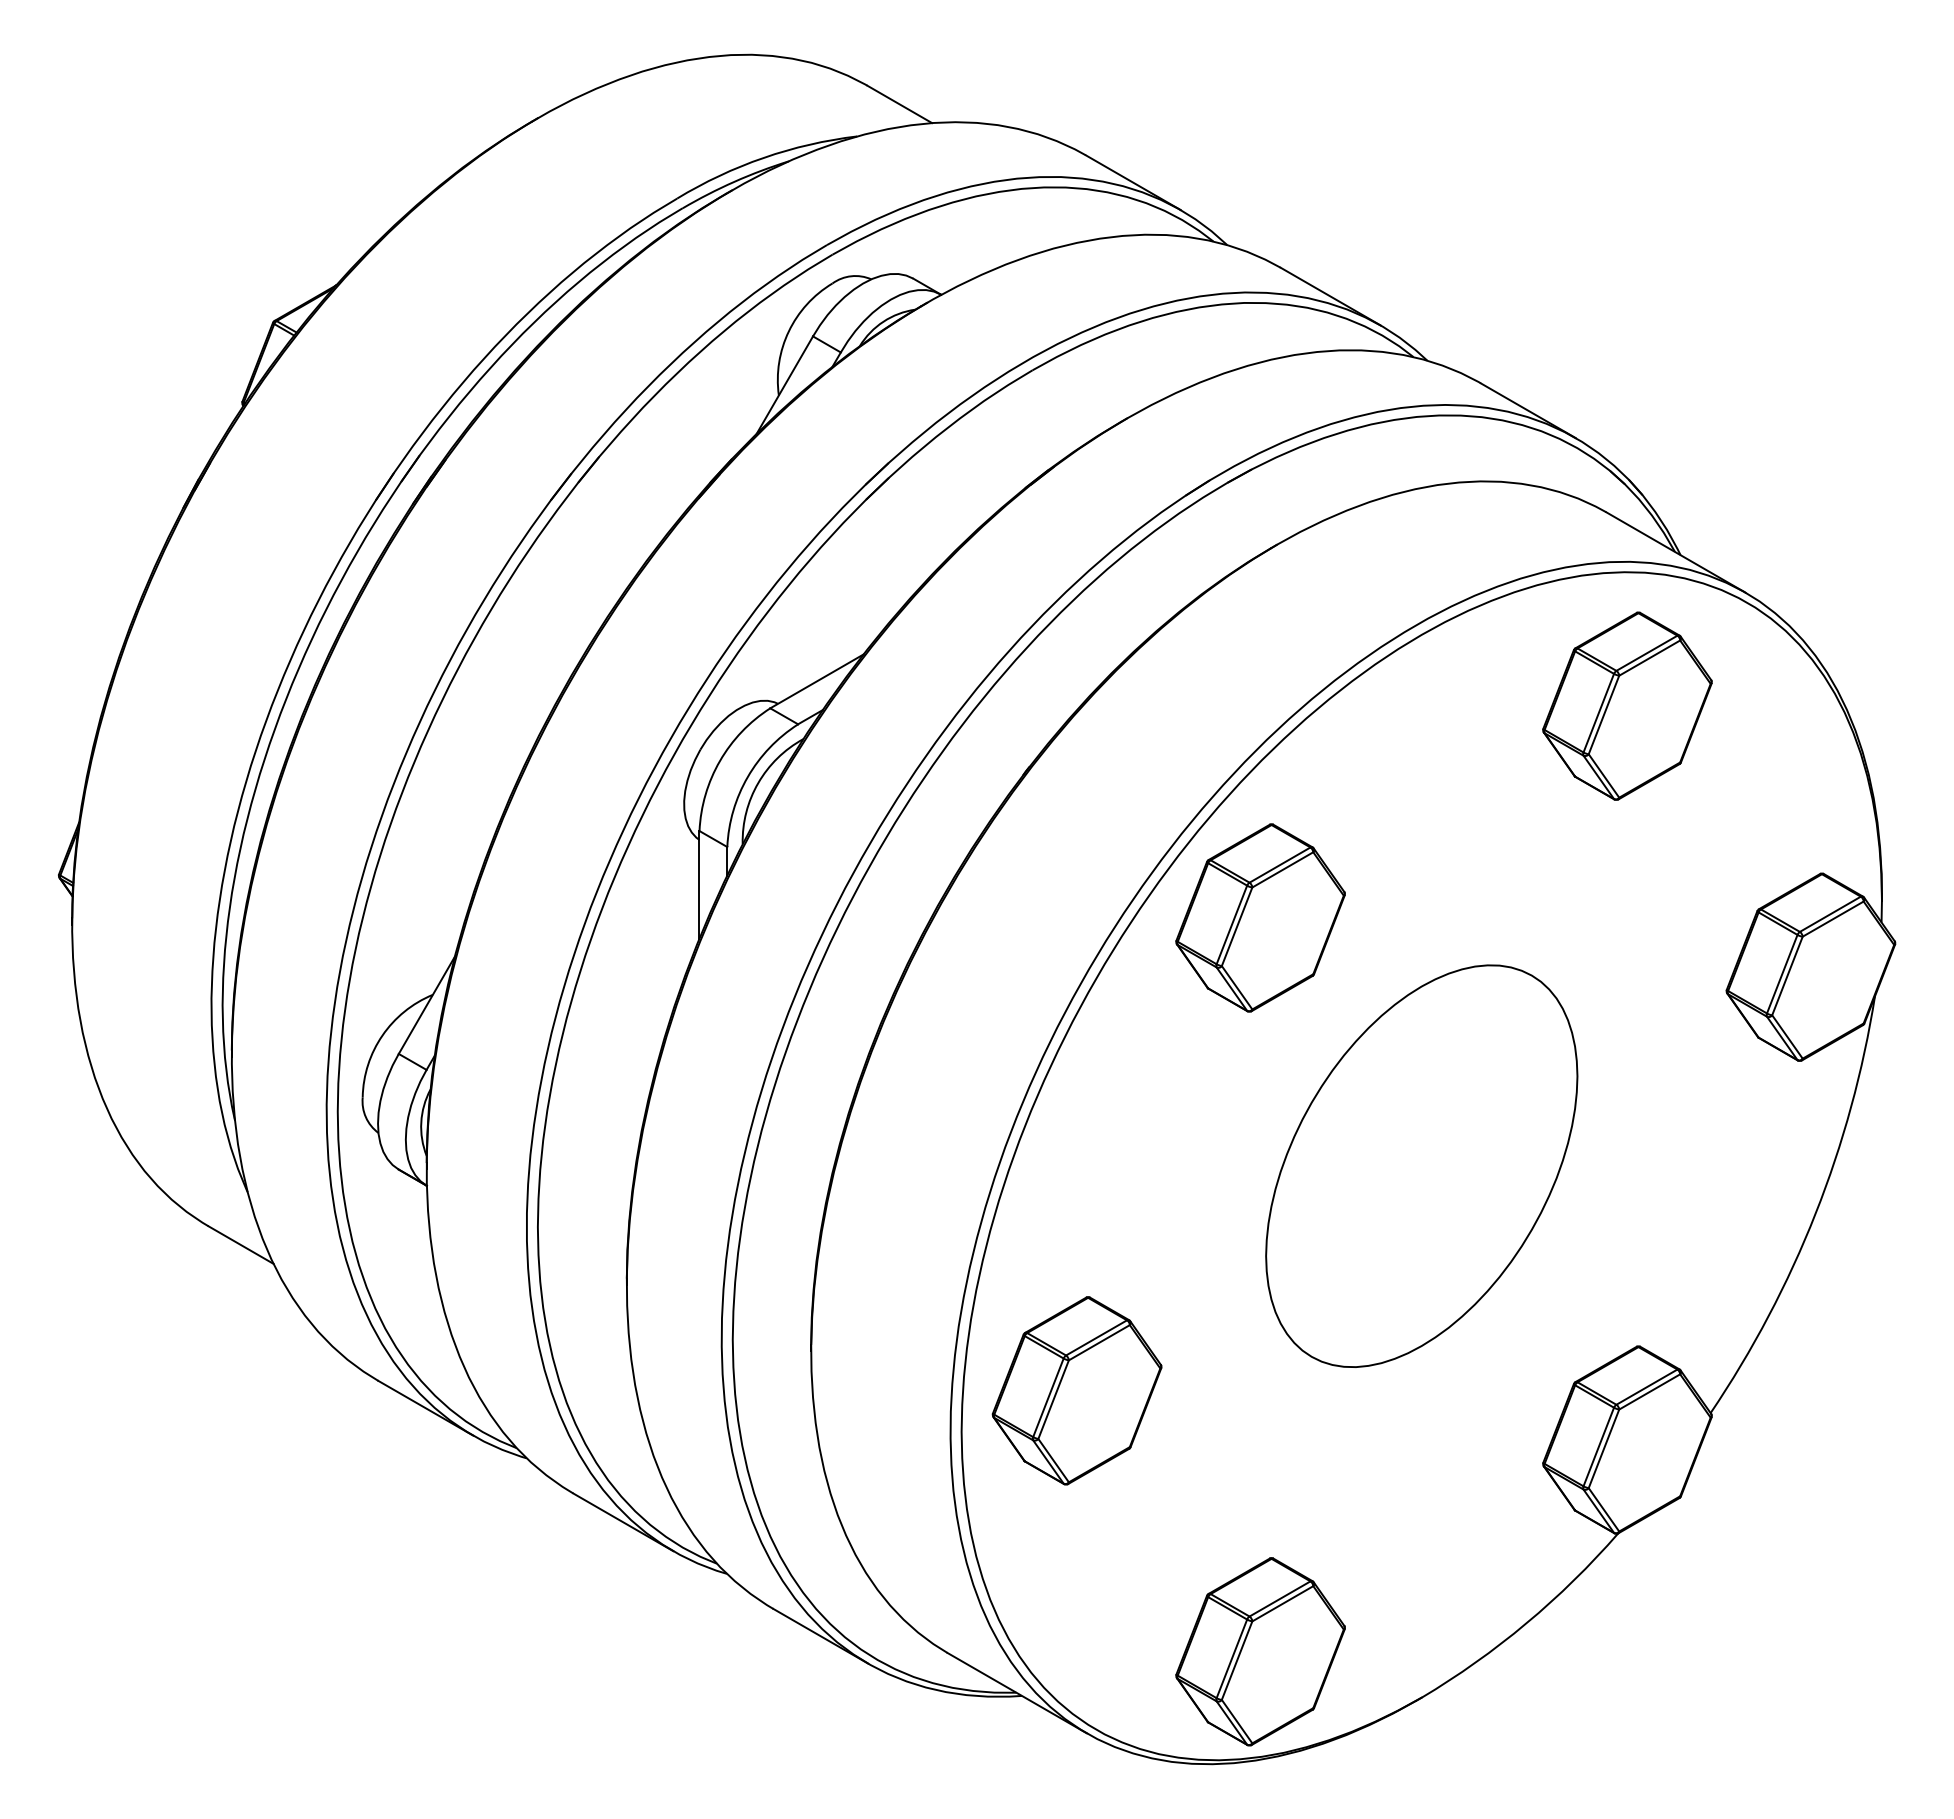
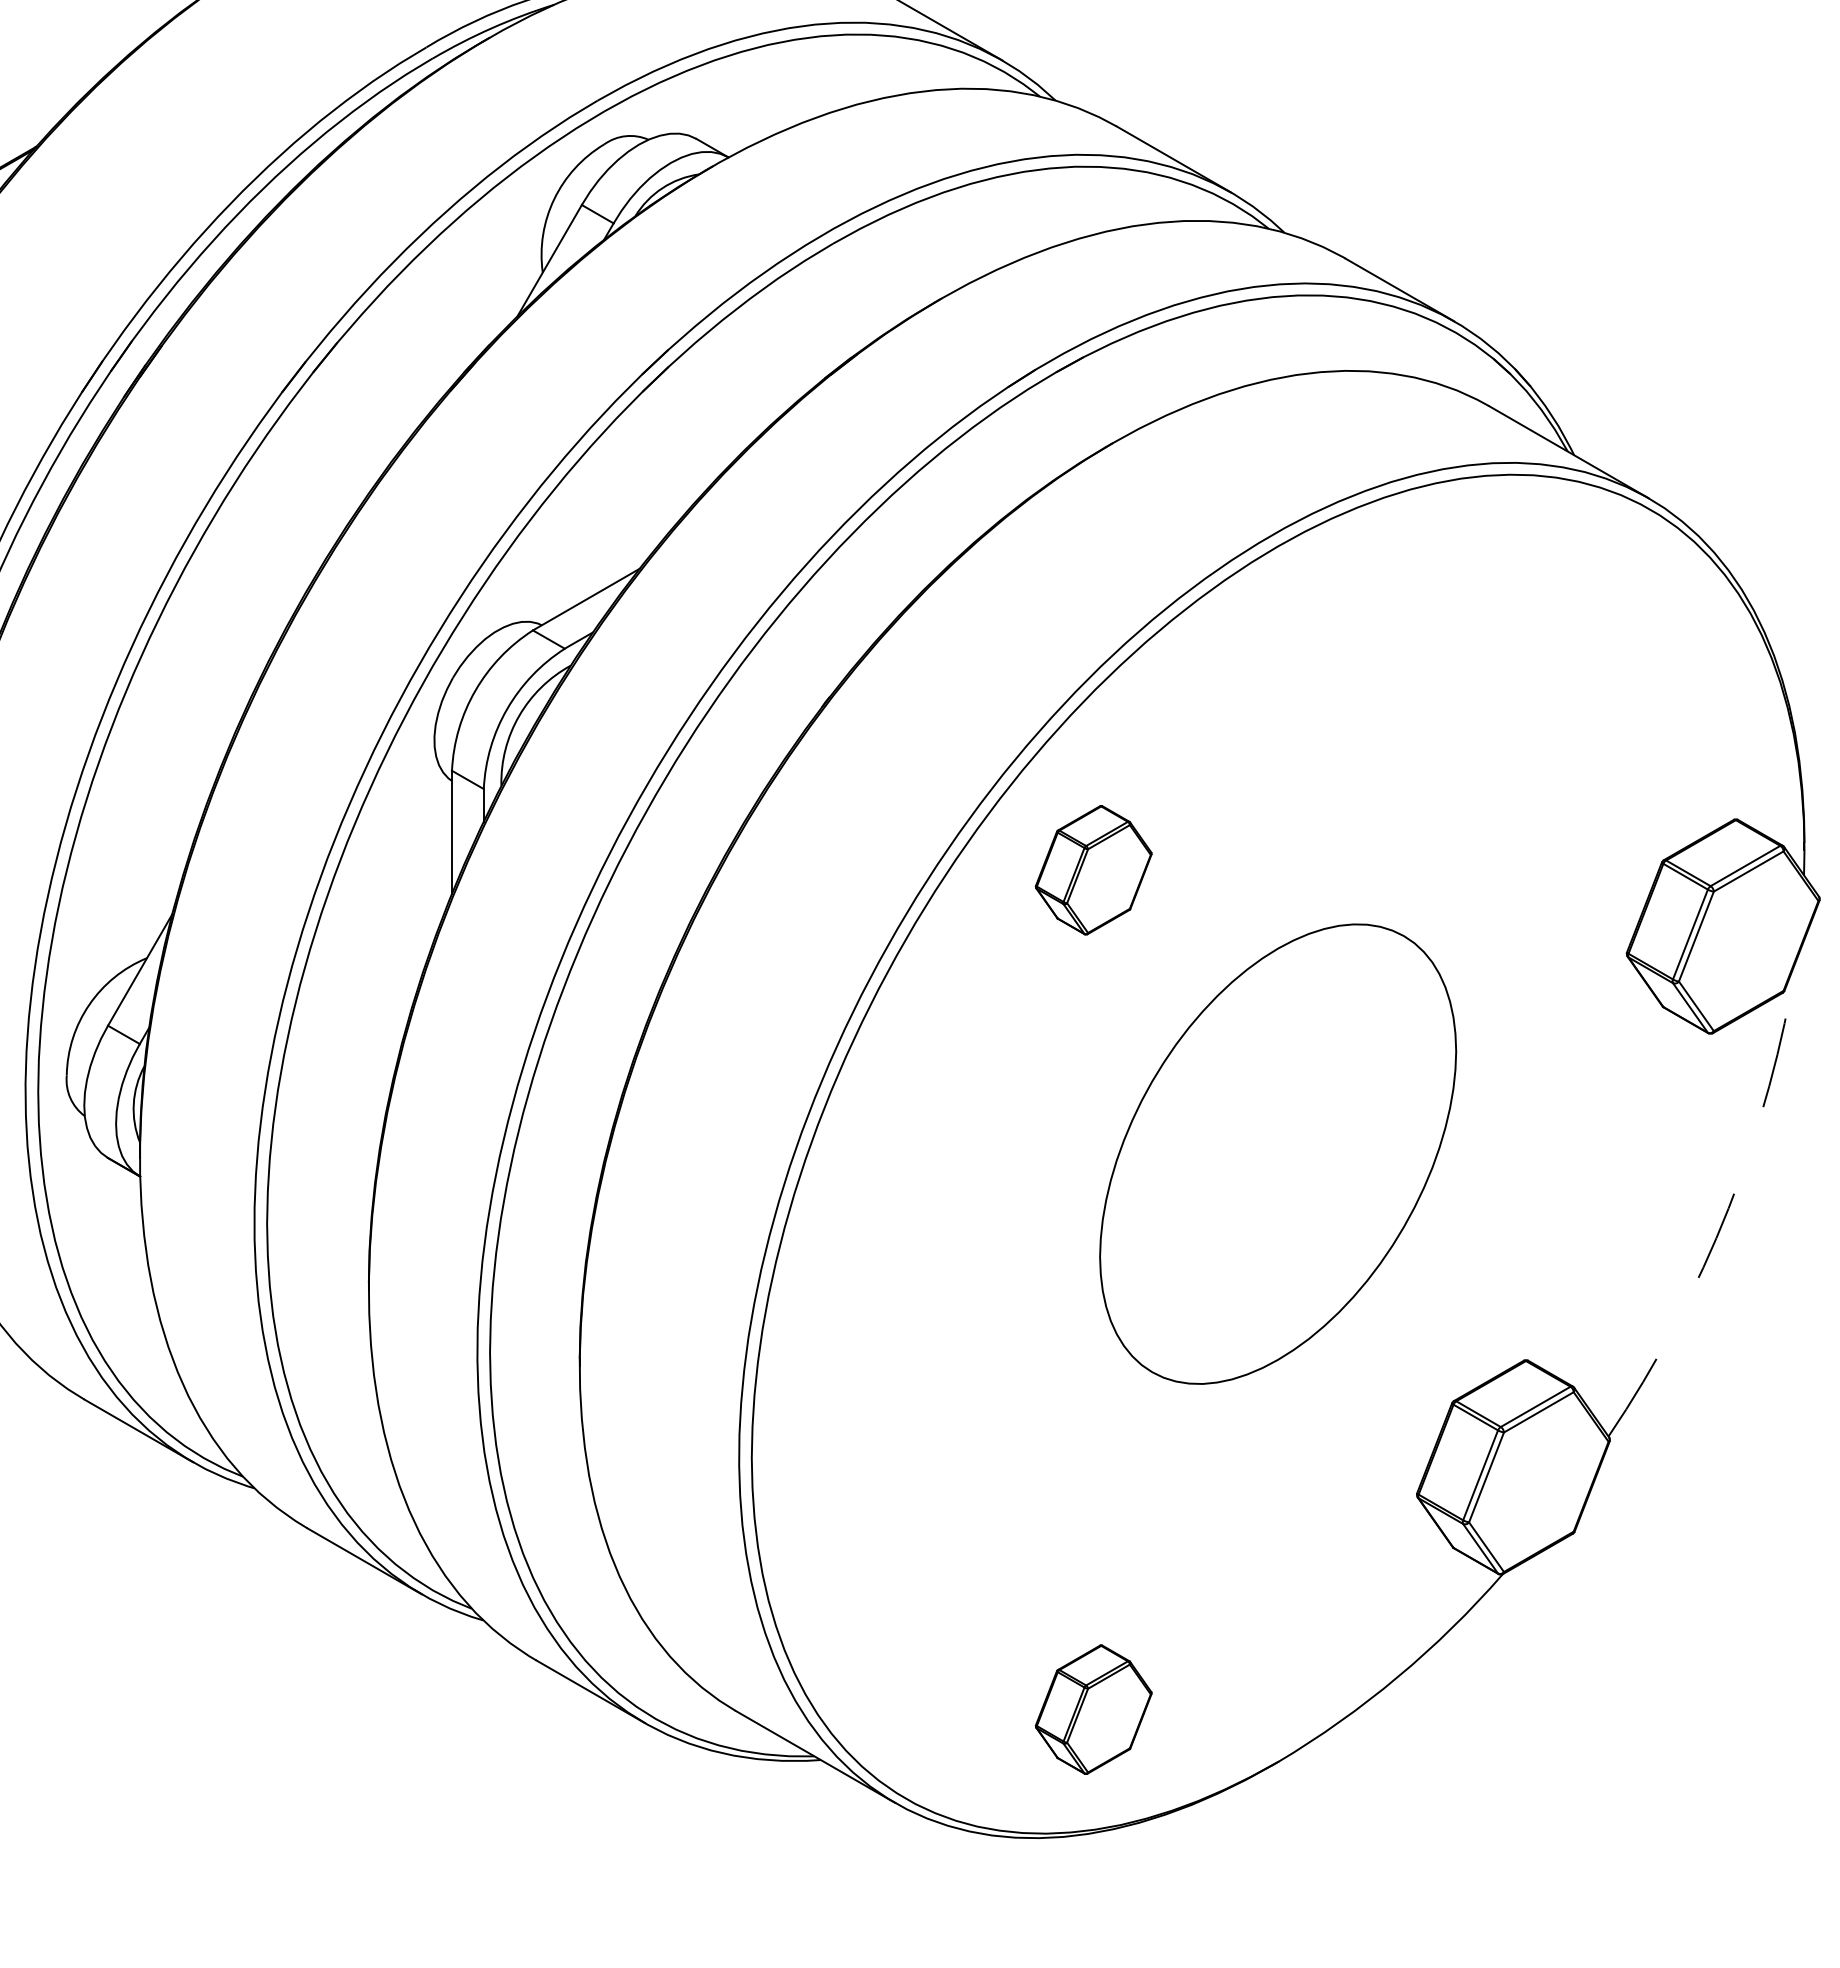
part: (1627, 705) -> (1513, 627), removed
part: (1260, 917) -> (1093, 869), size x0.6
arc: (1815, 1213) -> (1728, 1208), solid -> dashed
part: (1076, 1390) -> (883, 1410), removed
part: (1260, 1651) -> (1093, 1709), size x0.6

